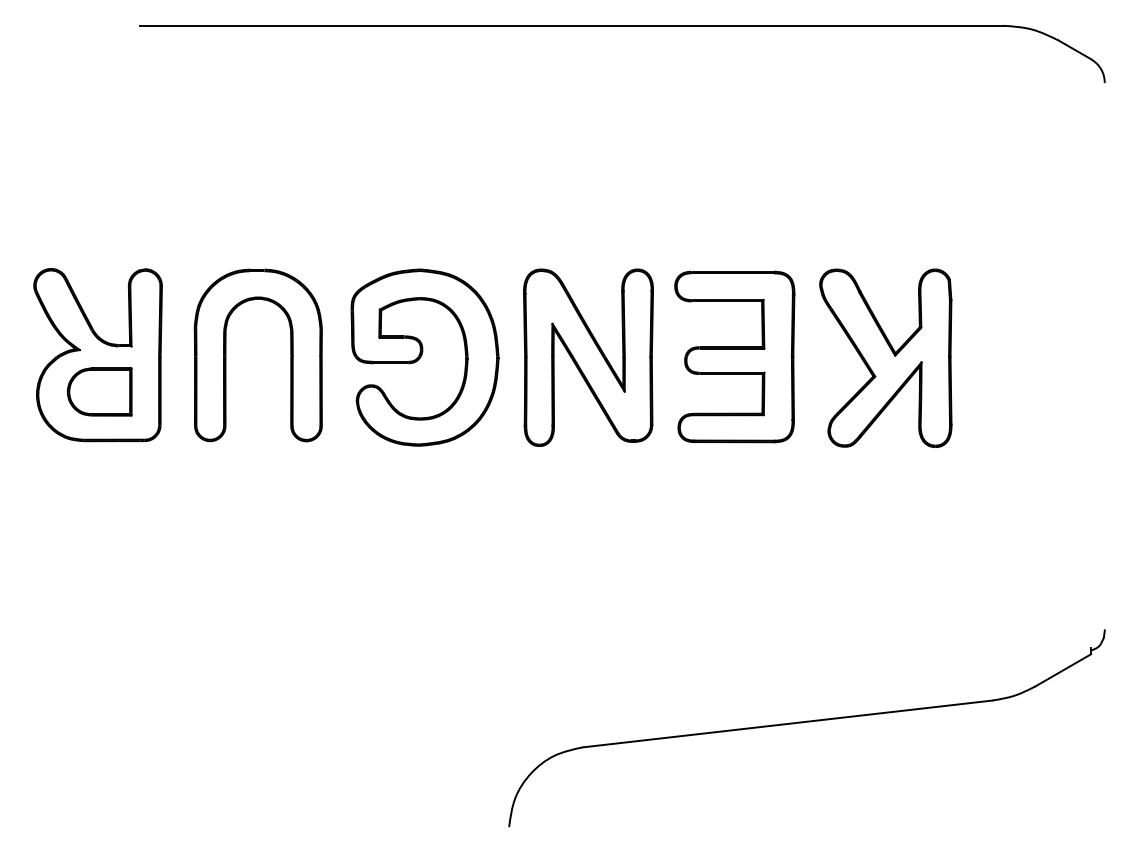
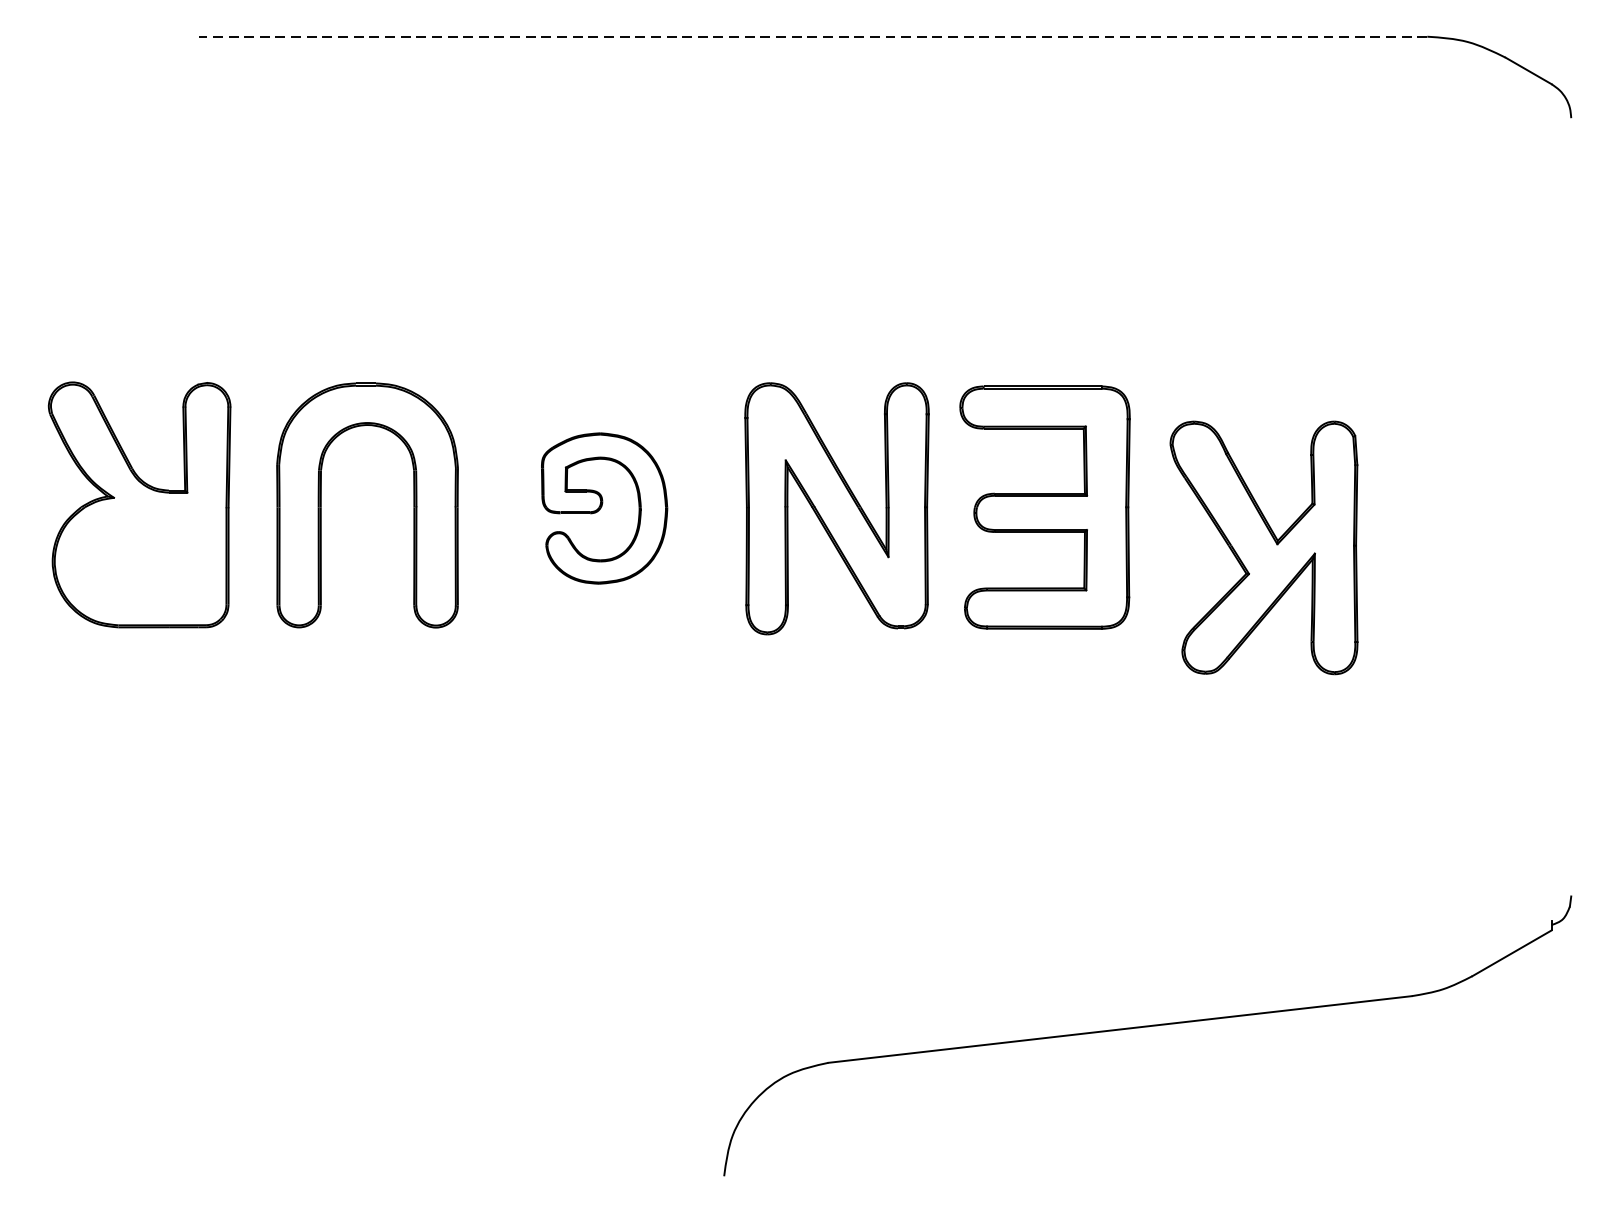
line: (571, 25) -> (812, 36), solid -> dashed
part: (424, 357) -> (603, 508), size x0.6
part: (885, 357) -> (1263, 546), moved
part: (99, 391) -> (141, 556), removed

